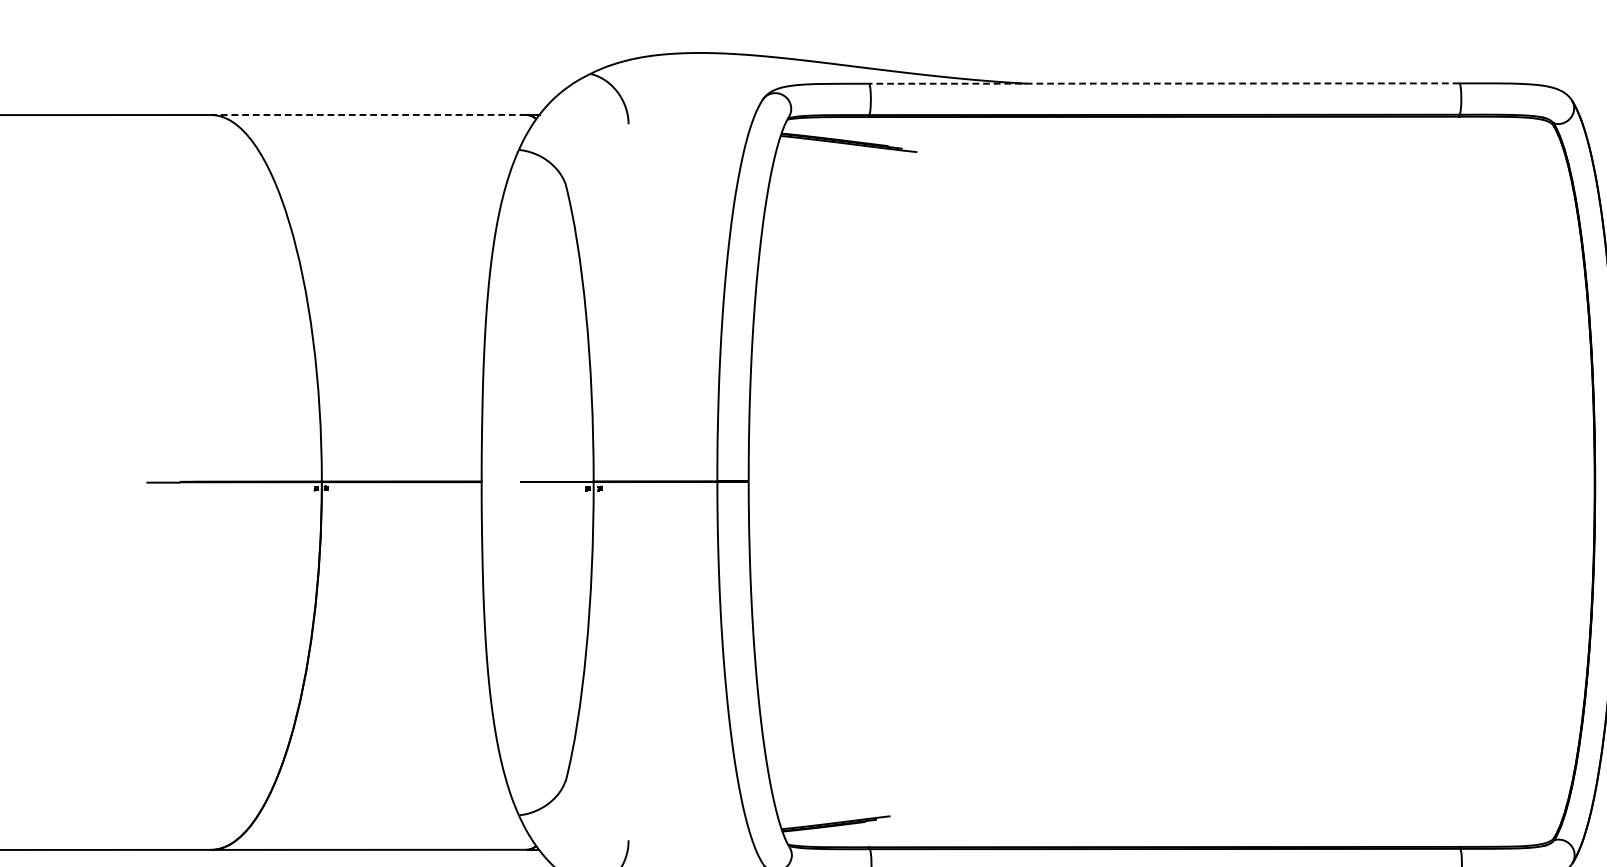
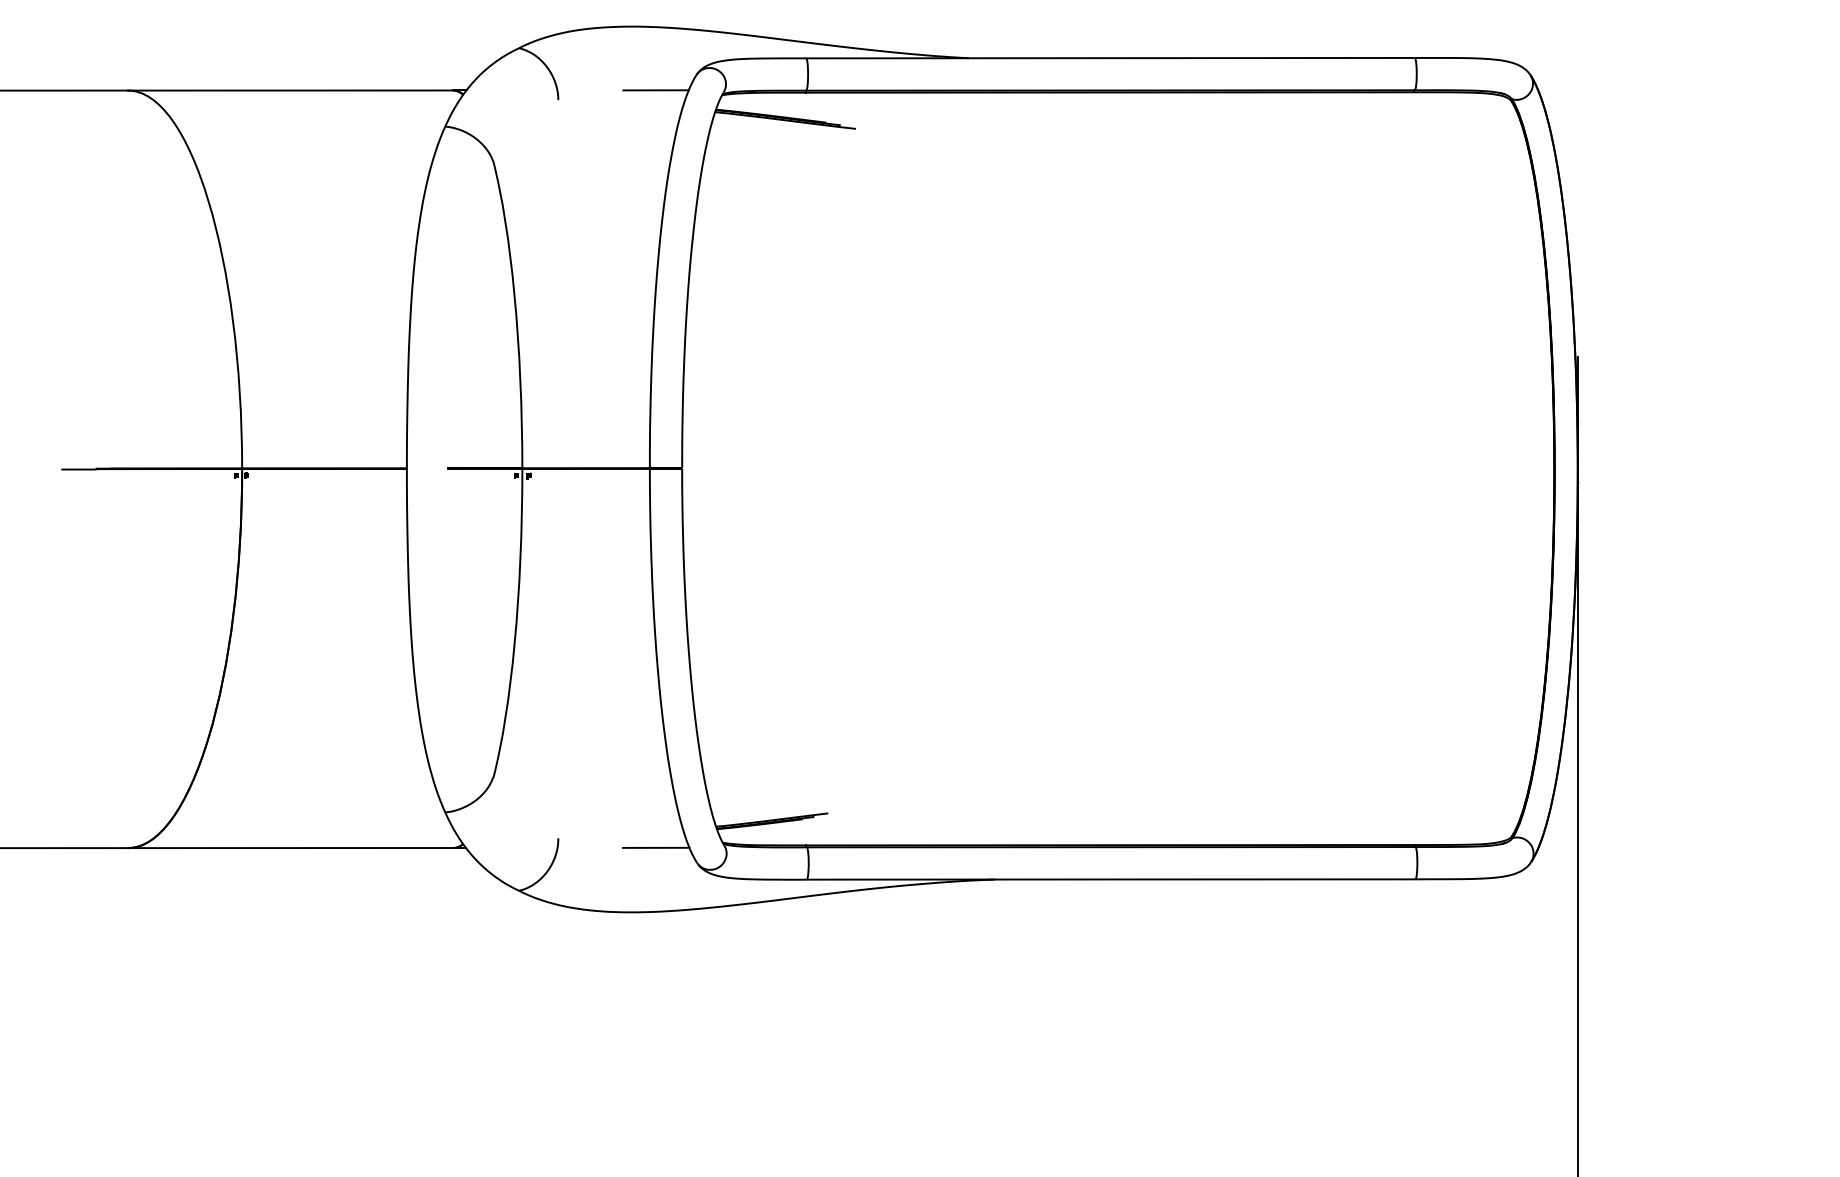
line: (1163, 83) -> (1109, 58), dashed -> solid
line: (368, 114) -> (290, 90), dashed -> solid
line: (722, 114) -> (655, 90), added
line: (722, 849) -> (655, 847), added

